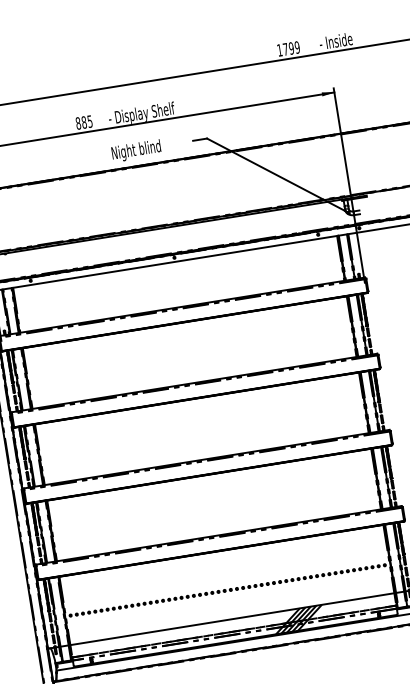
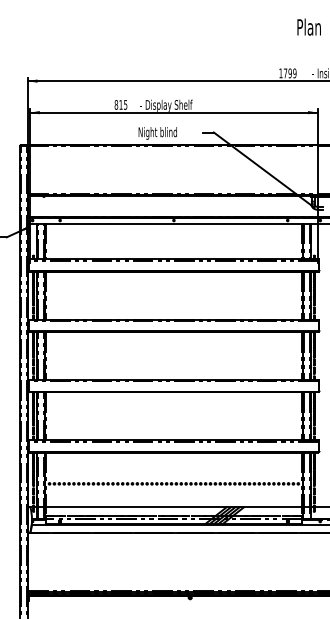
text: (83, 122) -> (120, 104), 885 -> 815

